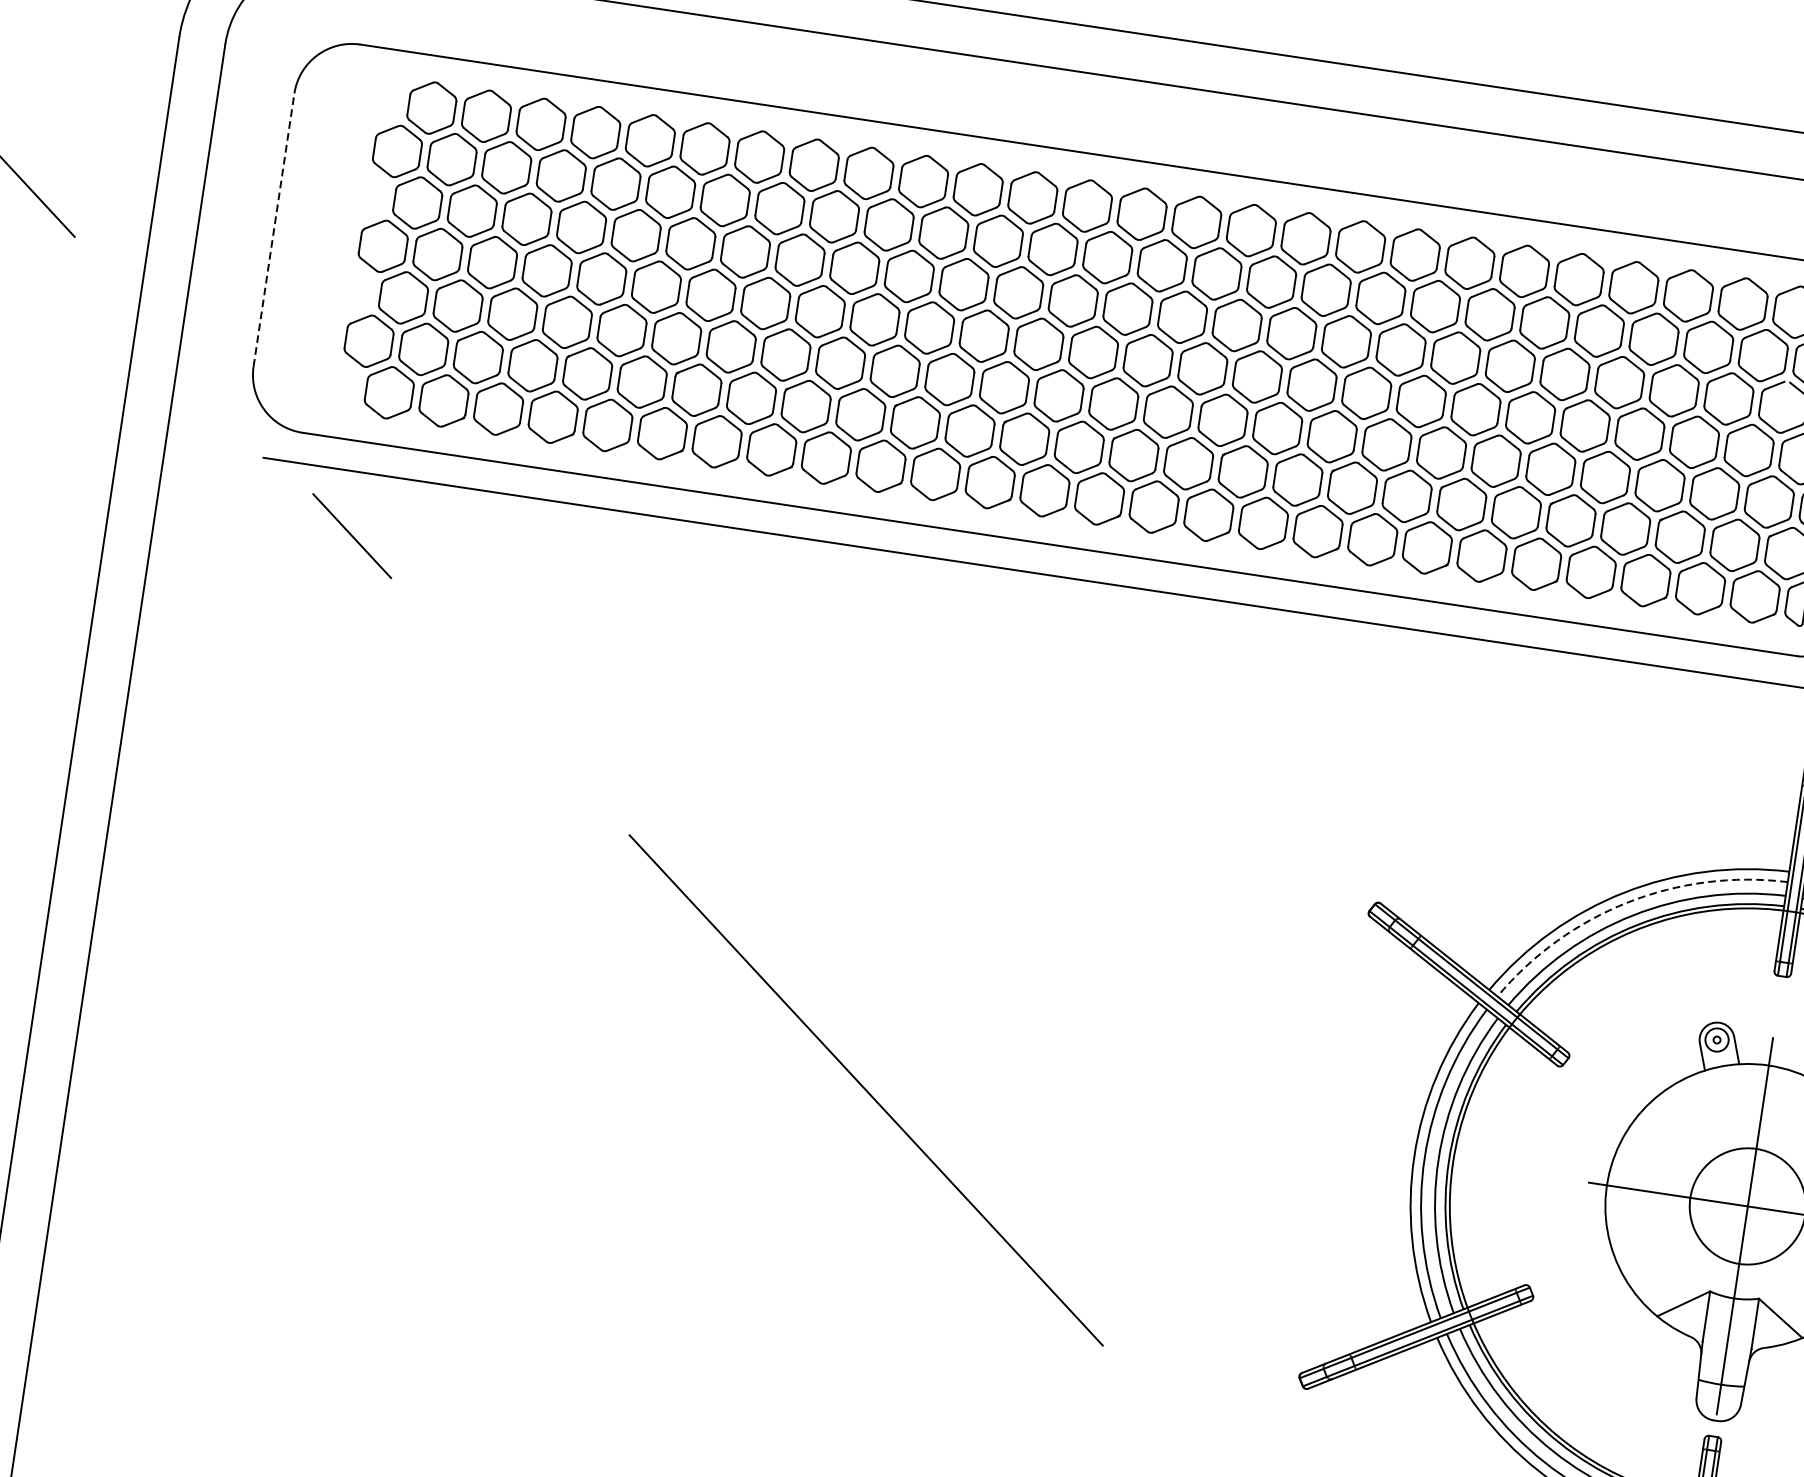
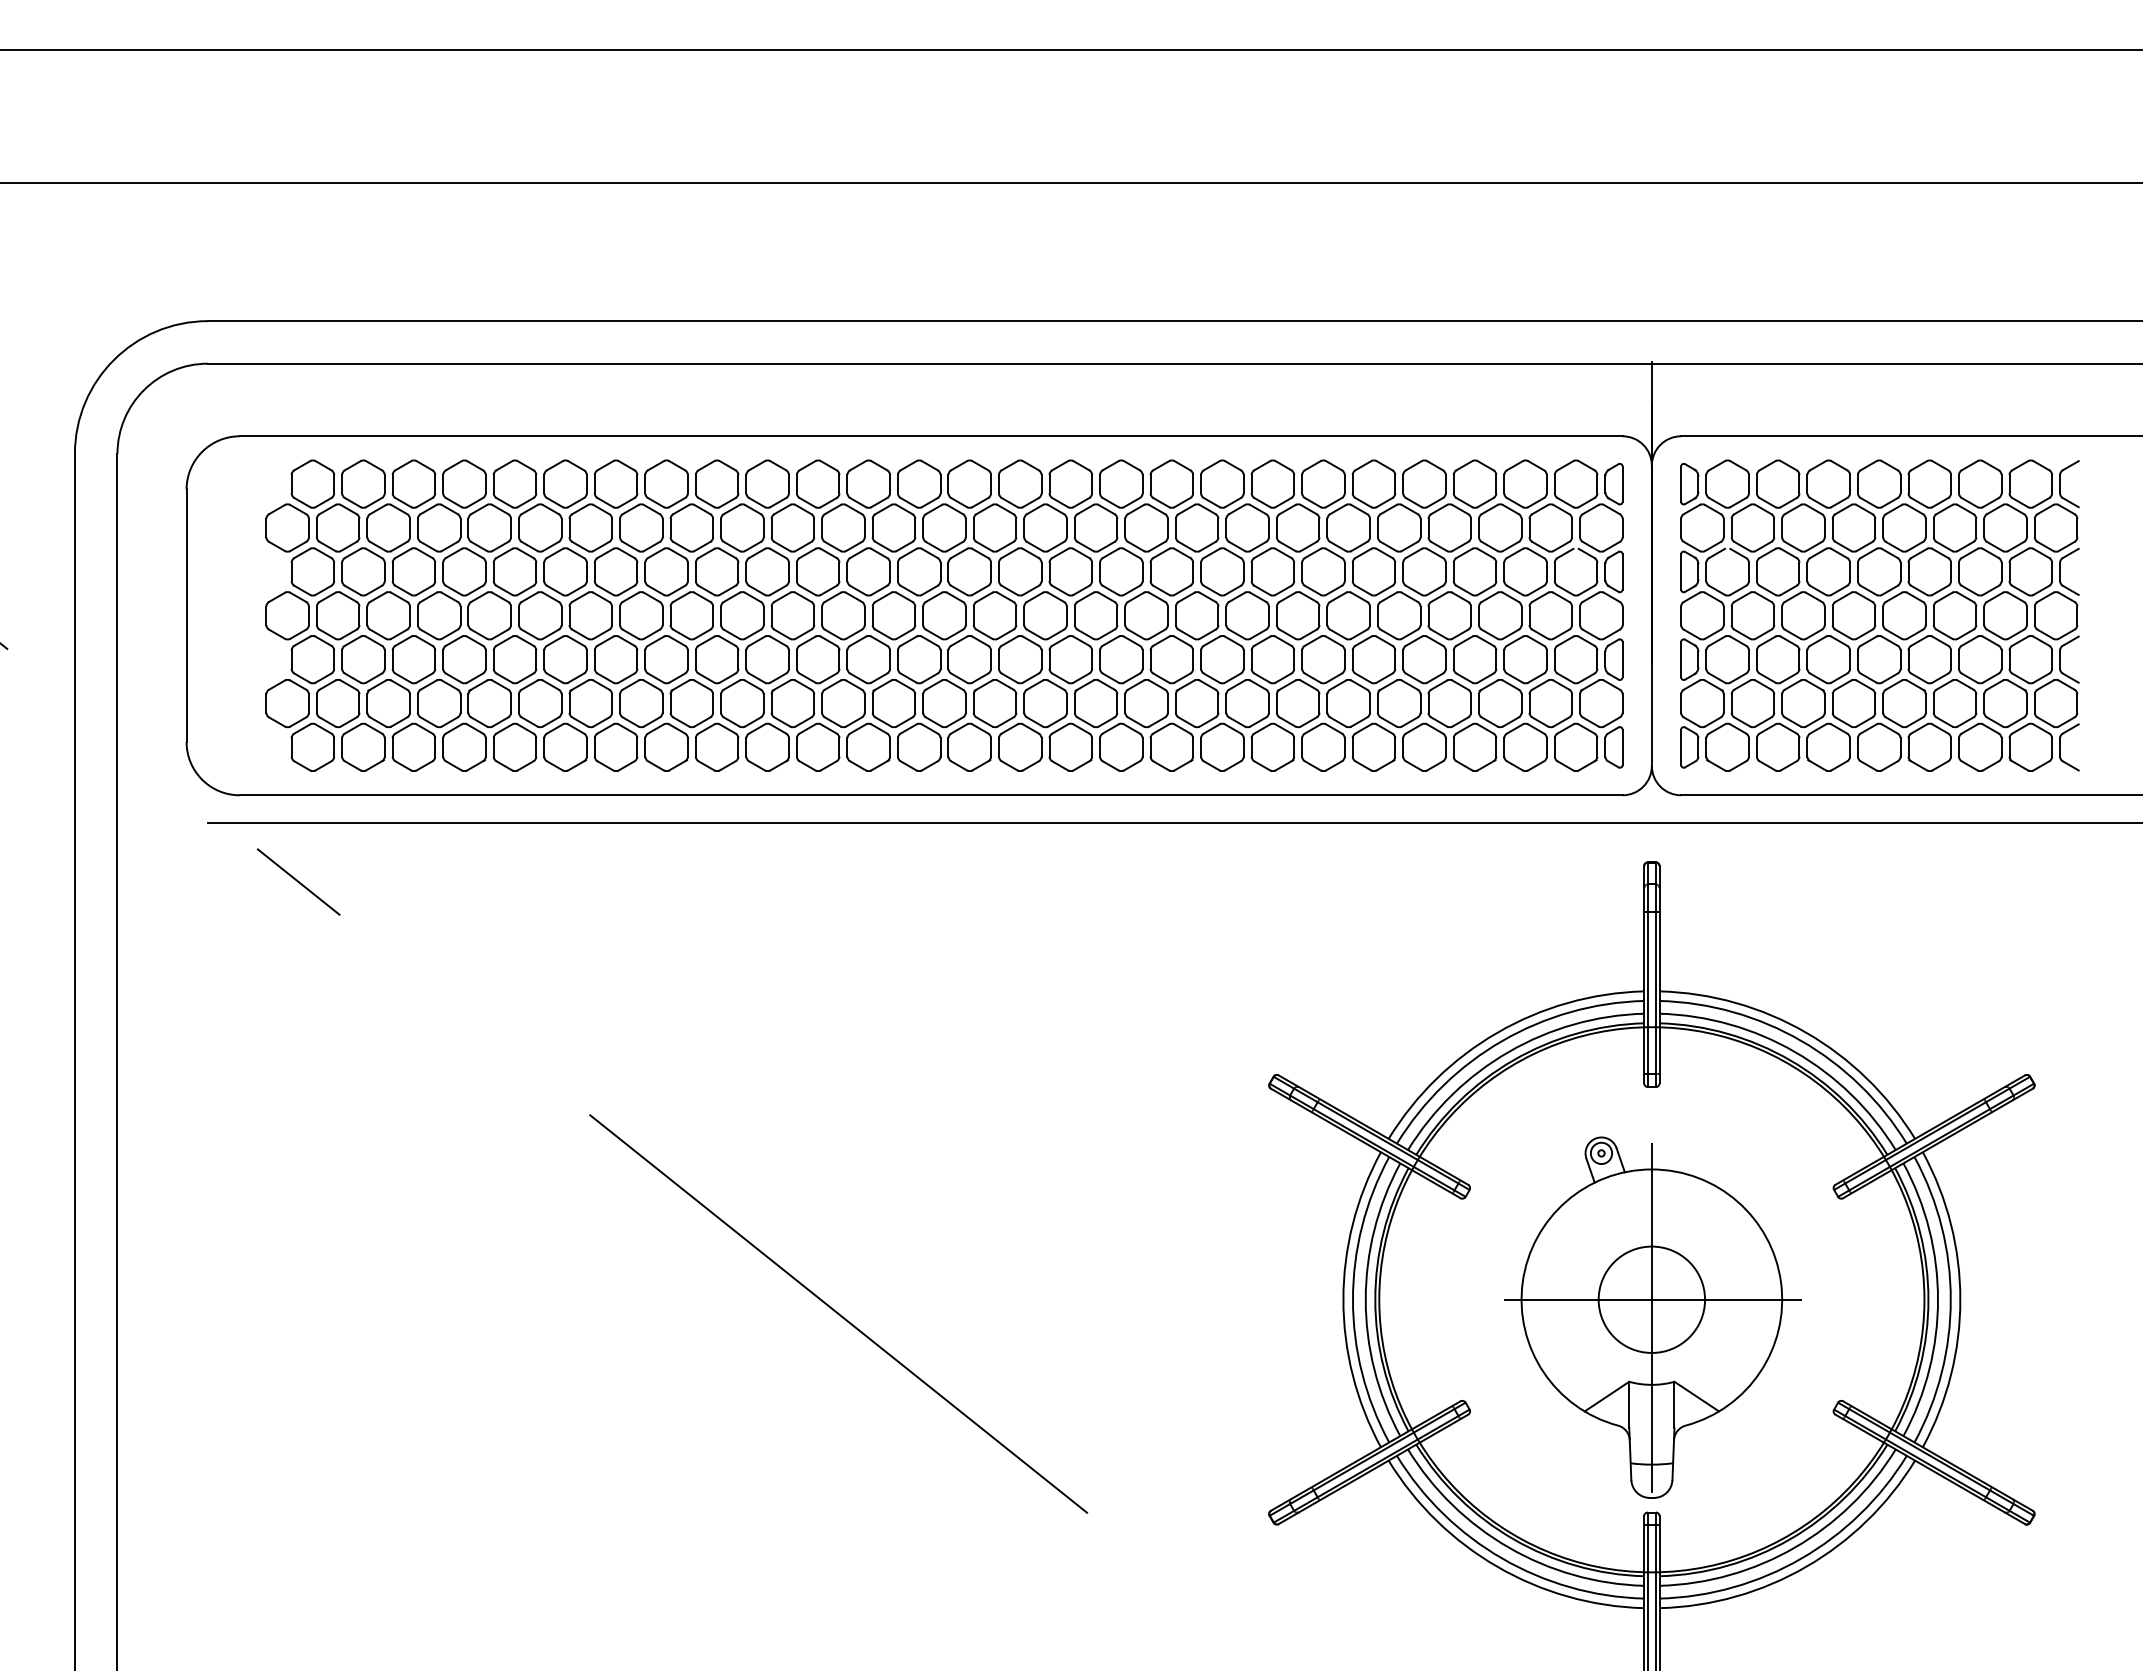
line: (273, 229) -> (186, 615), dashed -> solid
arc: (1628, 901) -> (1502, 1040), dashed -> solid

